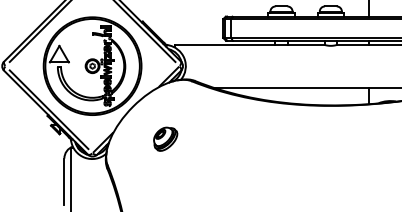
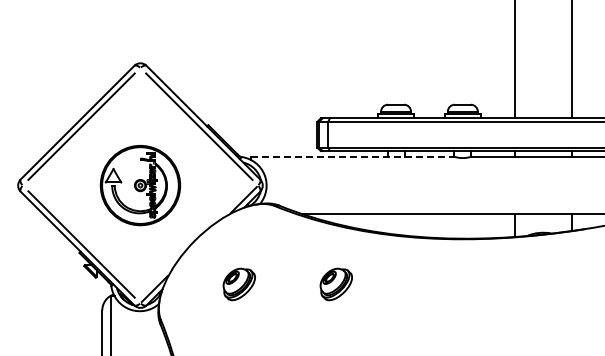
line: (250, 44) -> (353, 156), solid -> dashed
part: (92, 66) -> (140, 185), size x0.6
part: (236, 139) -> (335, 284), added

